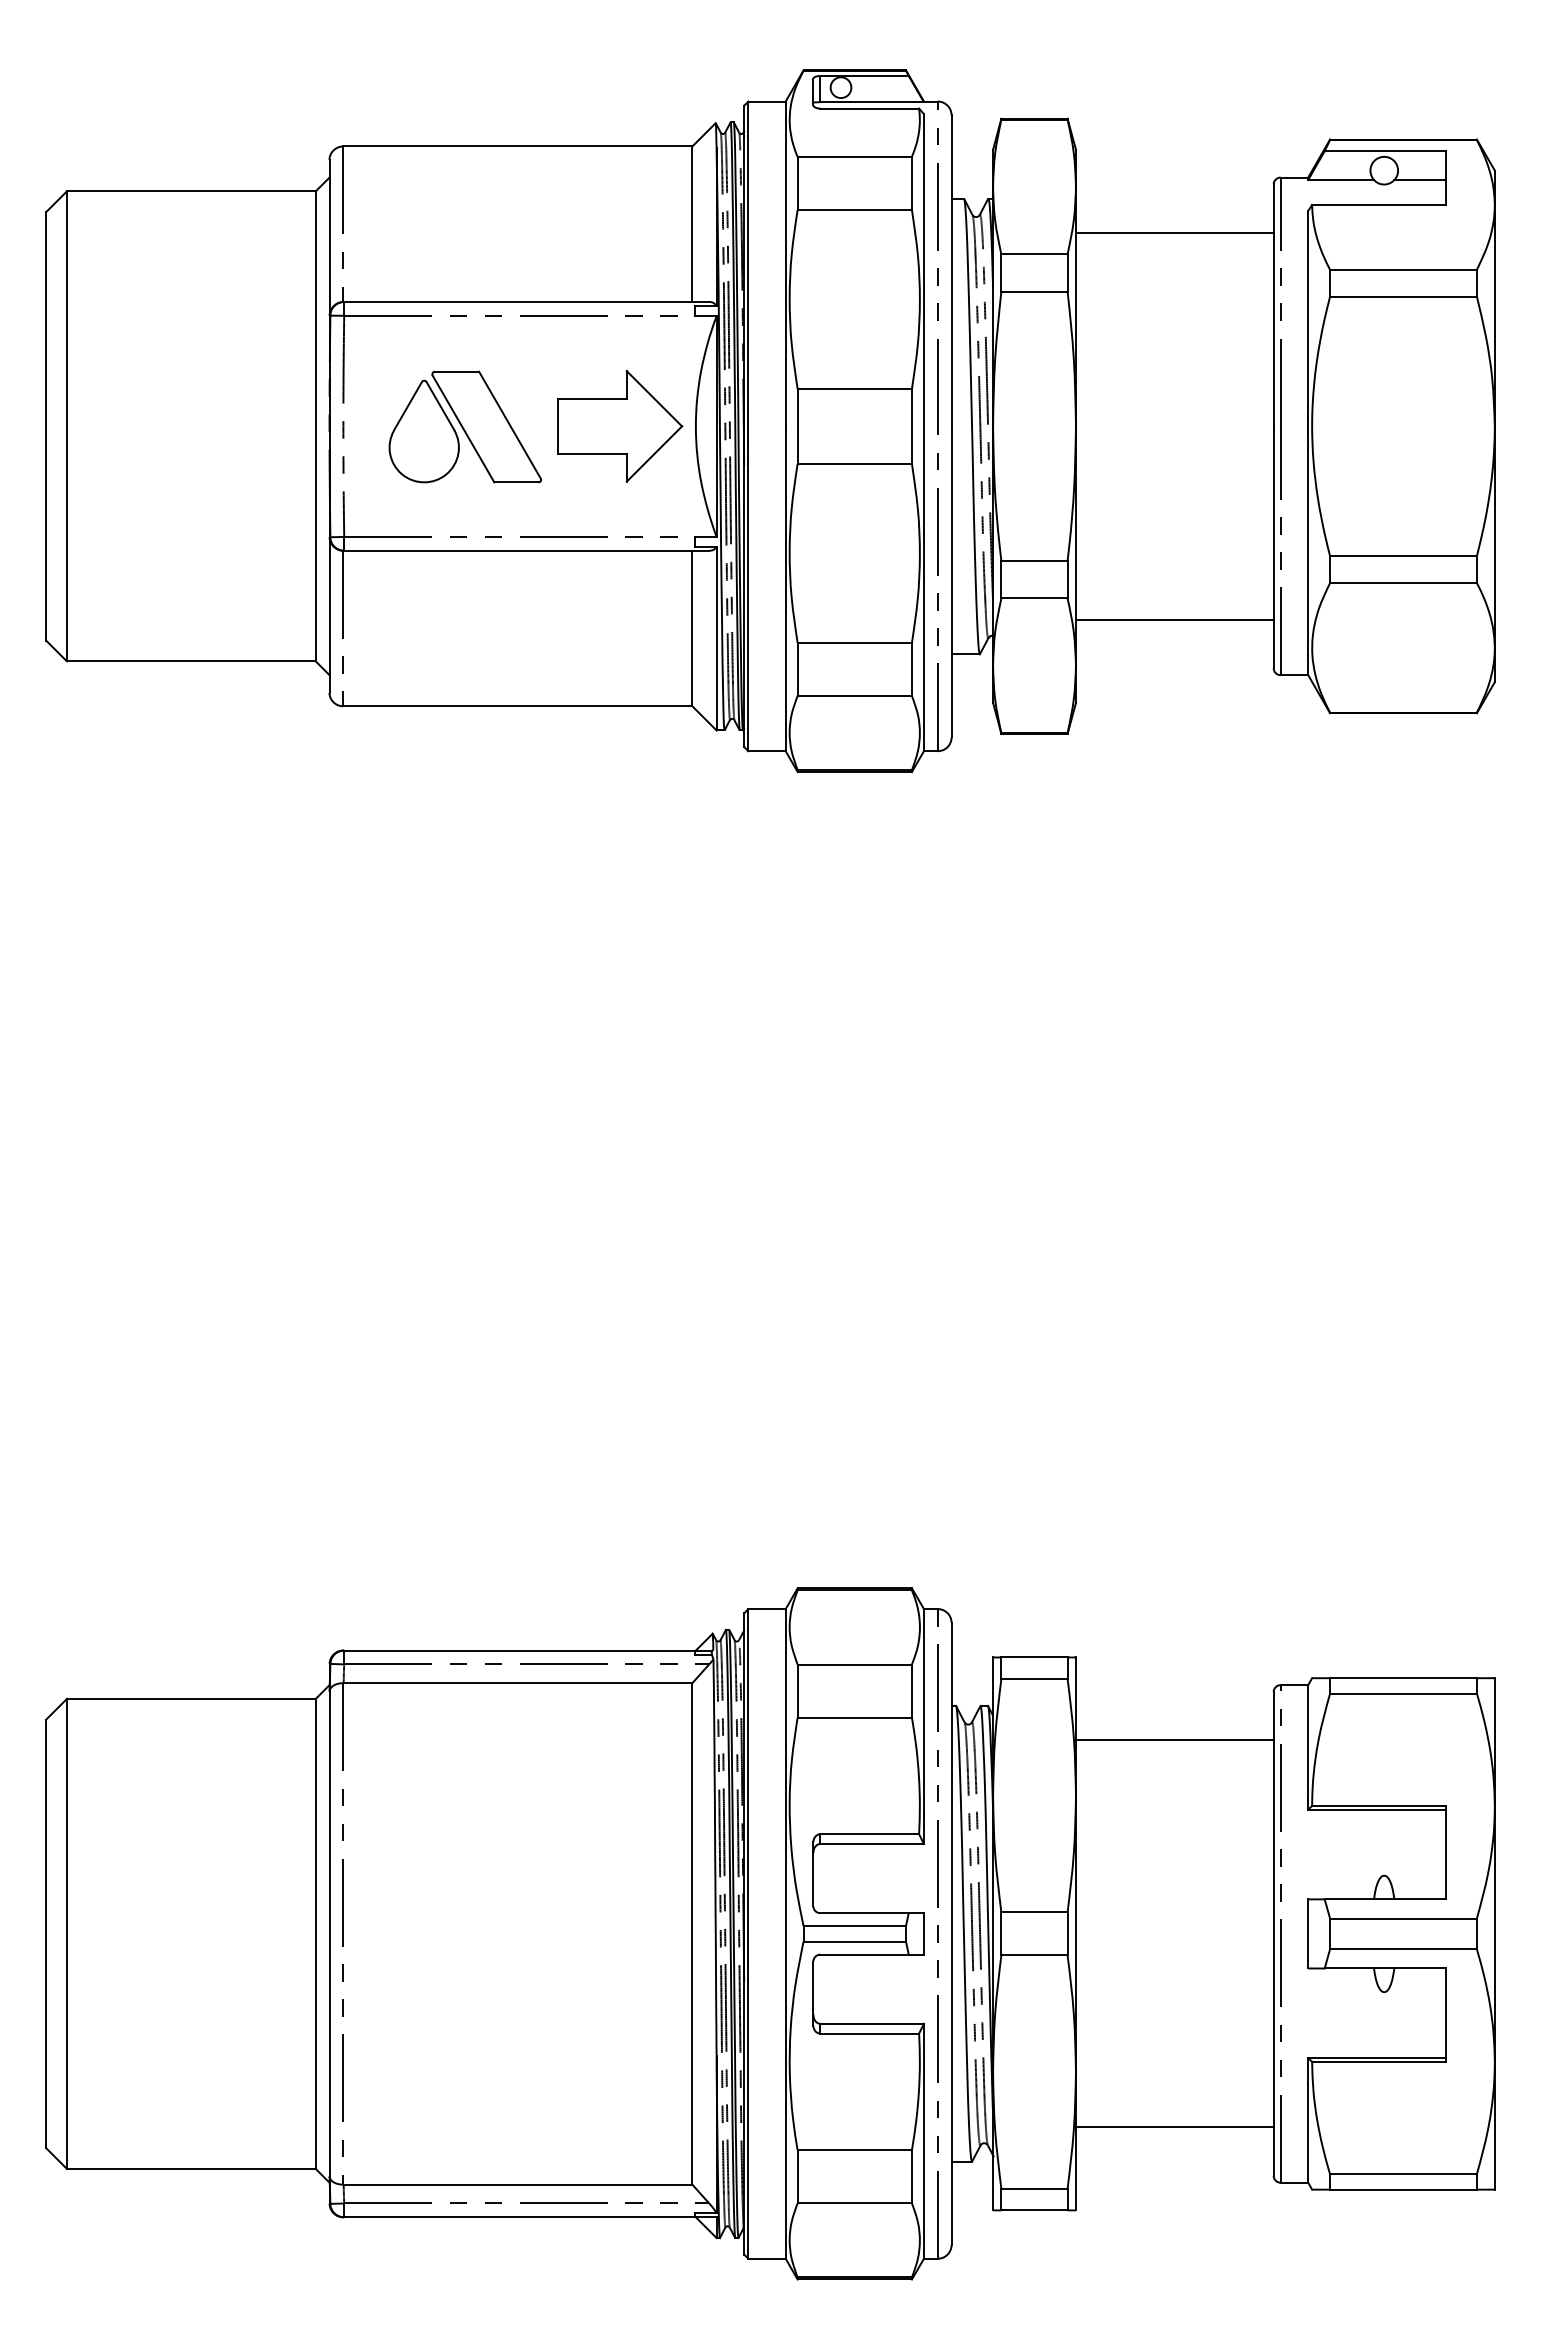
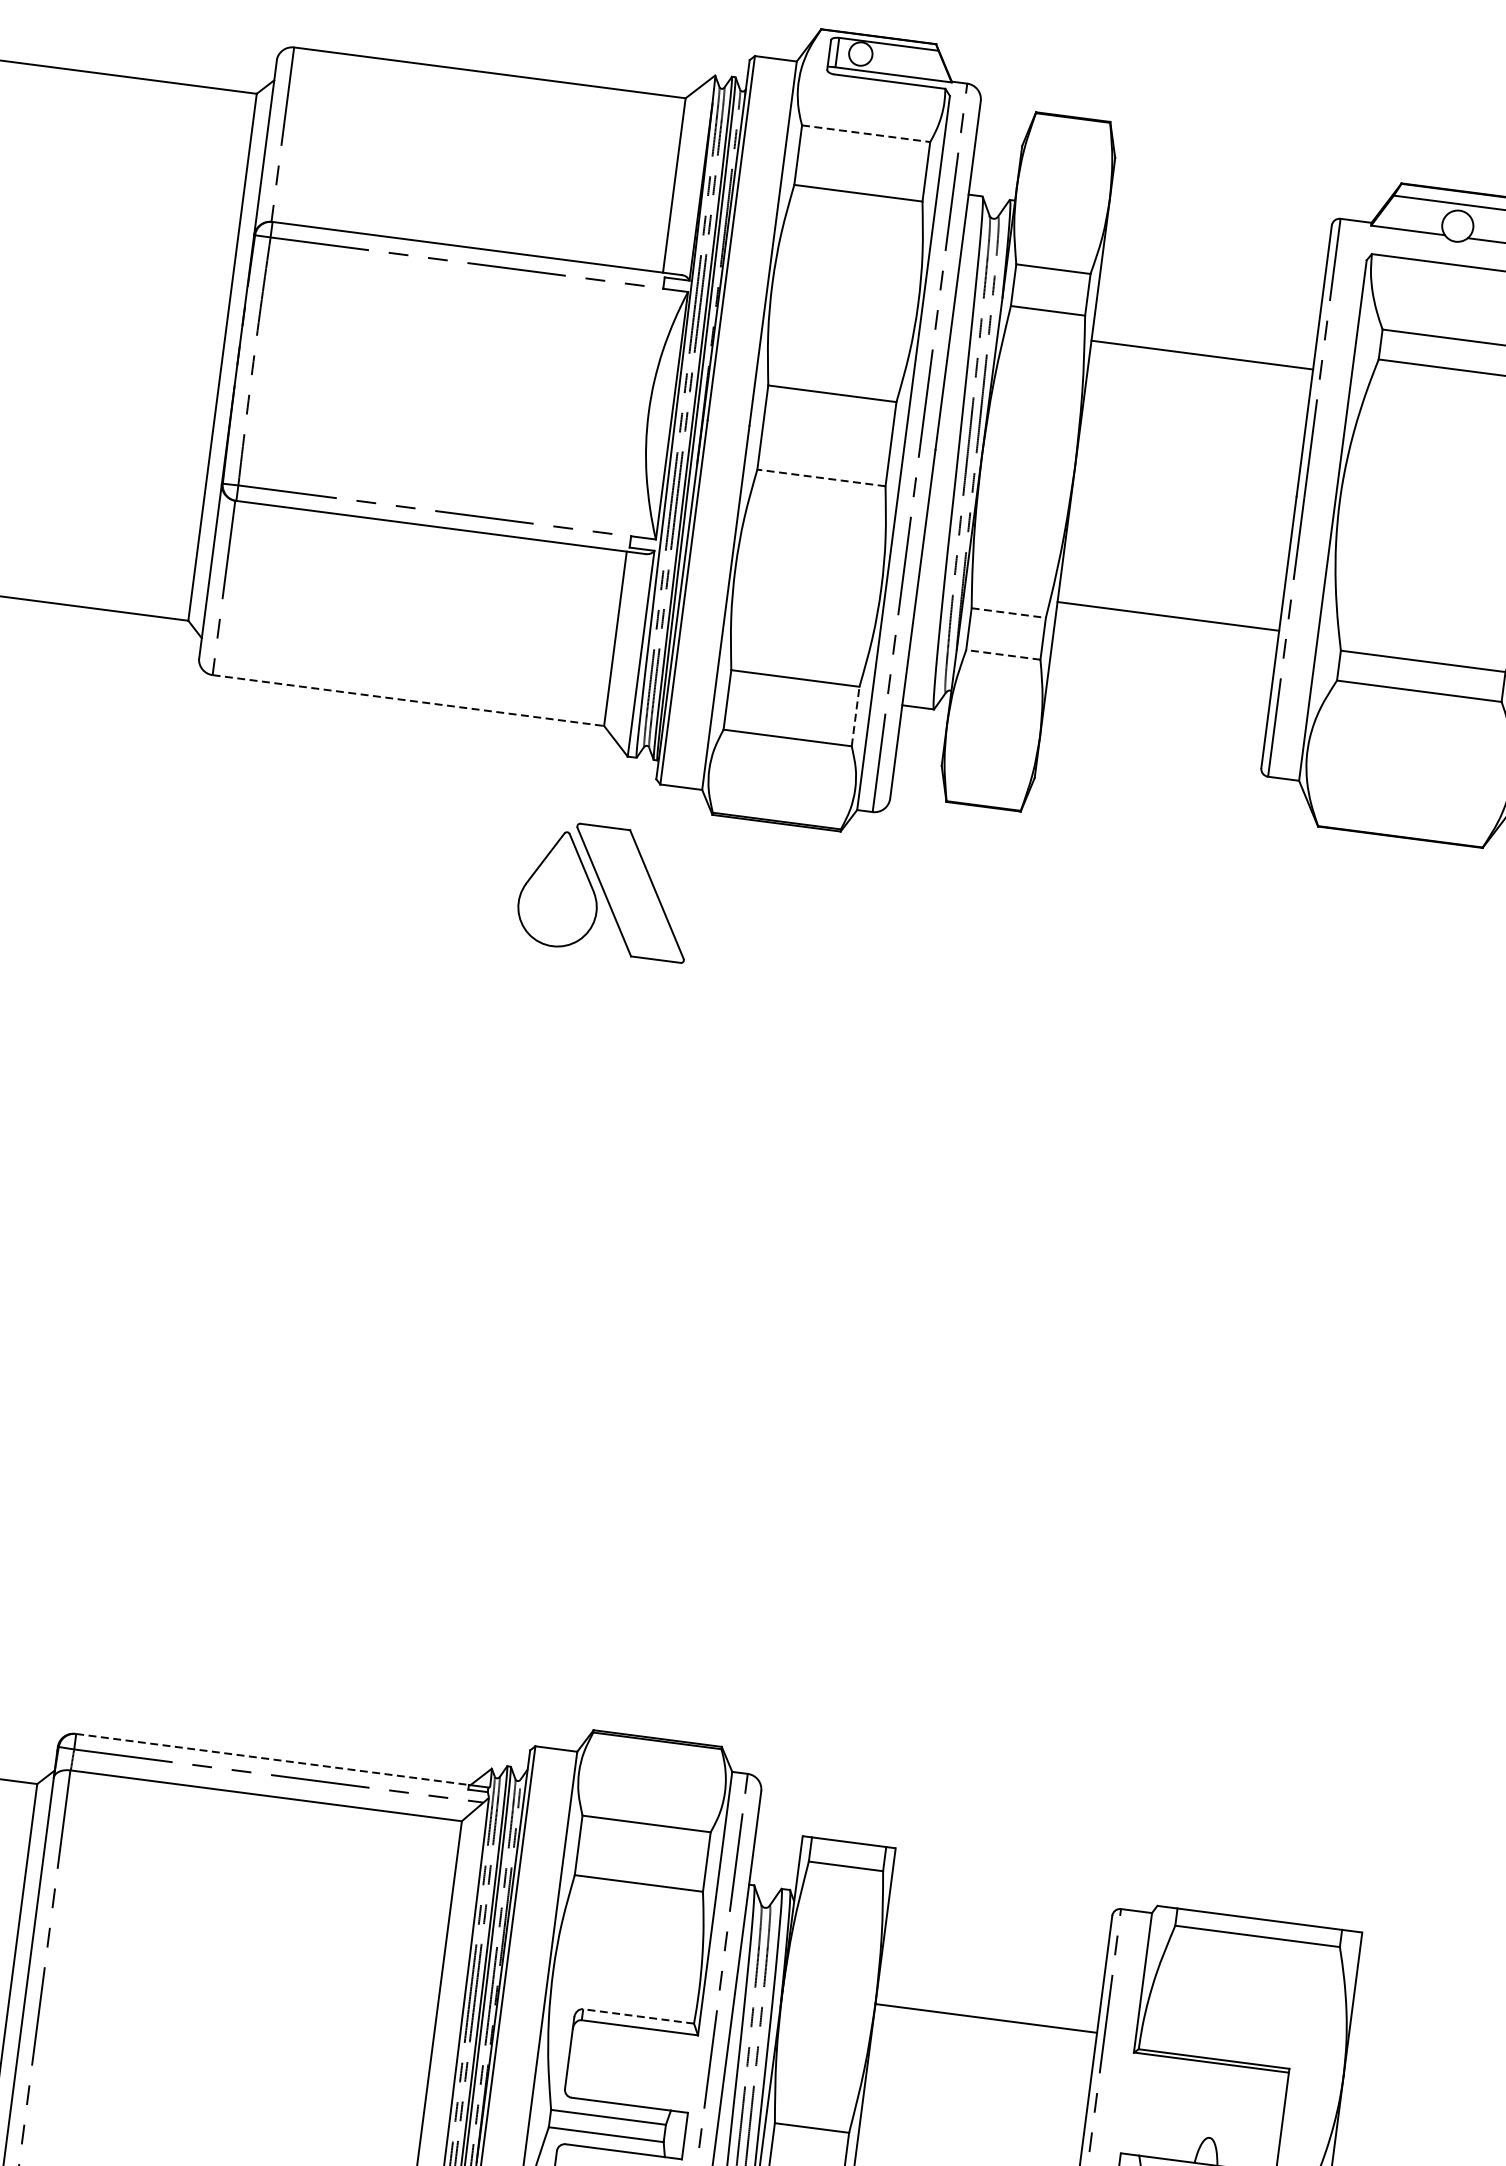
line: (855, 156) -> (867, 133), solid -> dashed
line: (1174, 232) -> (1201, 354), moved
part: (464, 426) -> (605, 889), moved
part: (620, 426) -> (564, 401), removed
line: (854, 463) -> (821, 477), solid -> dashed
line: (1034, 561) -> (1008, 613), solid -> dashed
line: (1033, 598) -> (1002, 654), solid -> dashed
line: (1174, 619) -> (1168, 615), moved
line: (911, 669) -> (855, 716), solid -> dashed
line: (517, 706) -> (407, 700), solid -> dashed
line: (519, 1650) -> (272, 1759), solid -> dashed
line: (1174, 1740) -> (985, 2018), moved
line: (869, 1834) -> (638, 2016), solid -> dashed

